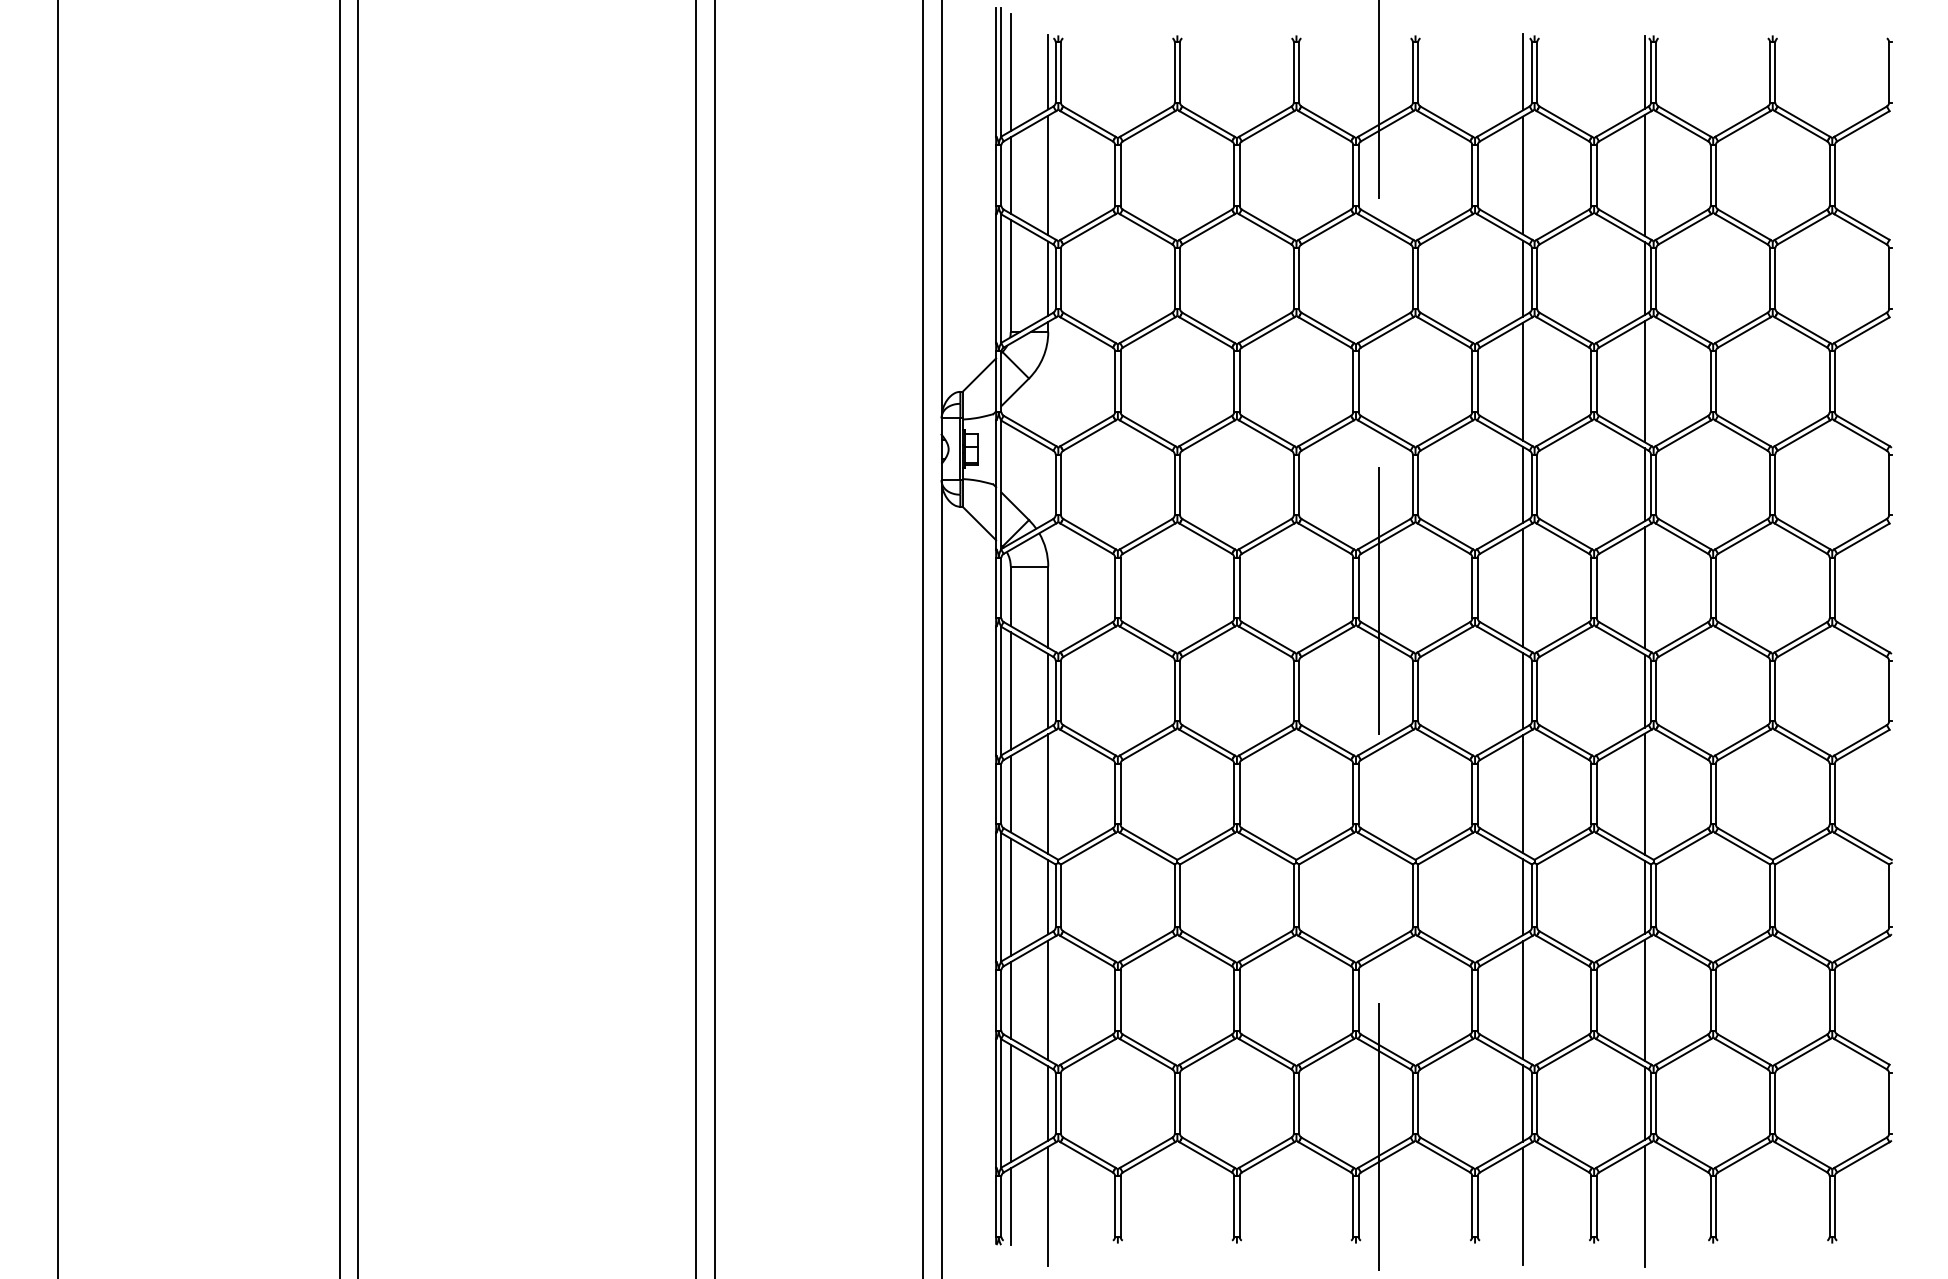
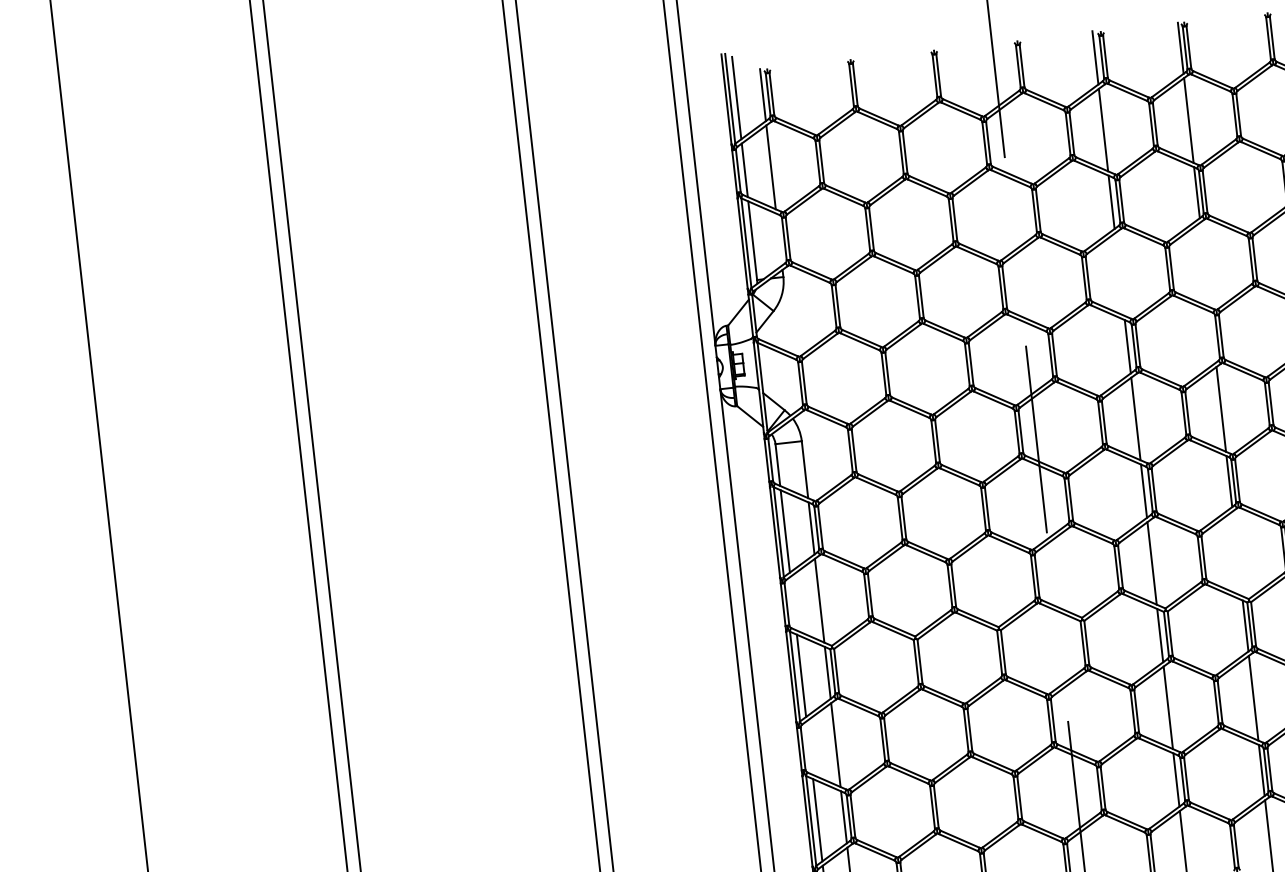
line: (1048, 278) -> (779, 239), removed
line: (1522, 381) -> (1119, 274), removed
line: (1644, 381) -> (1204, 264), removed
line: (1644, 484) -> (1212, 336), removed
line: (1644, 793) -> (1237, 553), removed
line: (1010, 794) -> (793, 603), removed
line: (1010, 1000) -> (809, 748), removed

